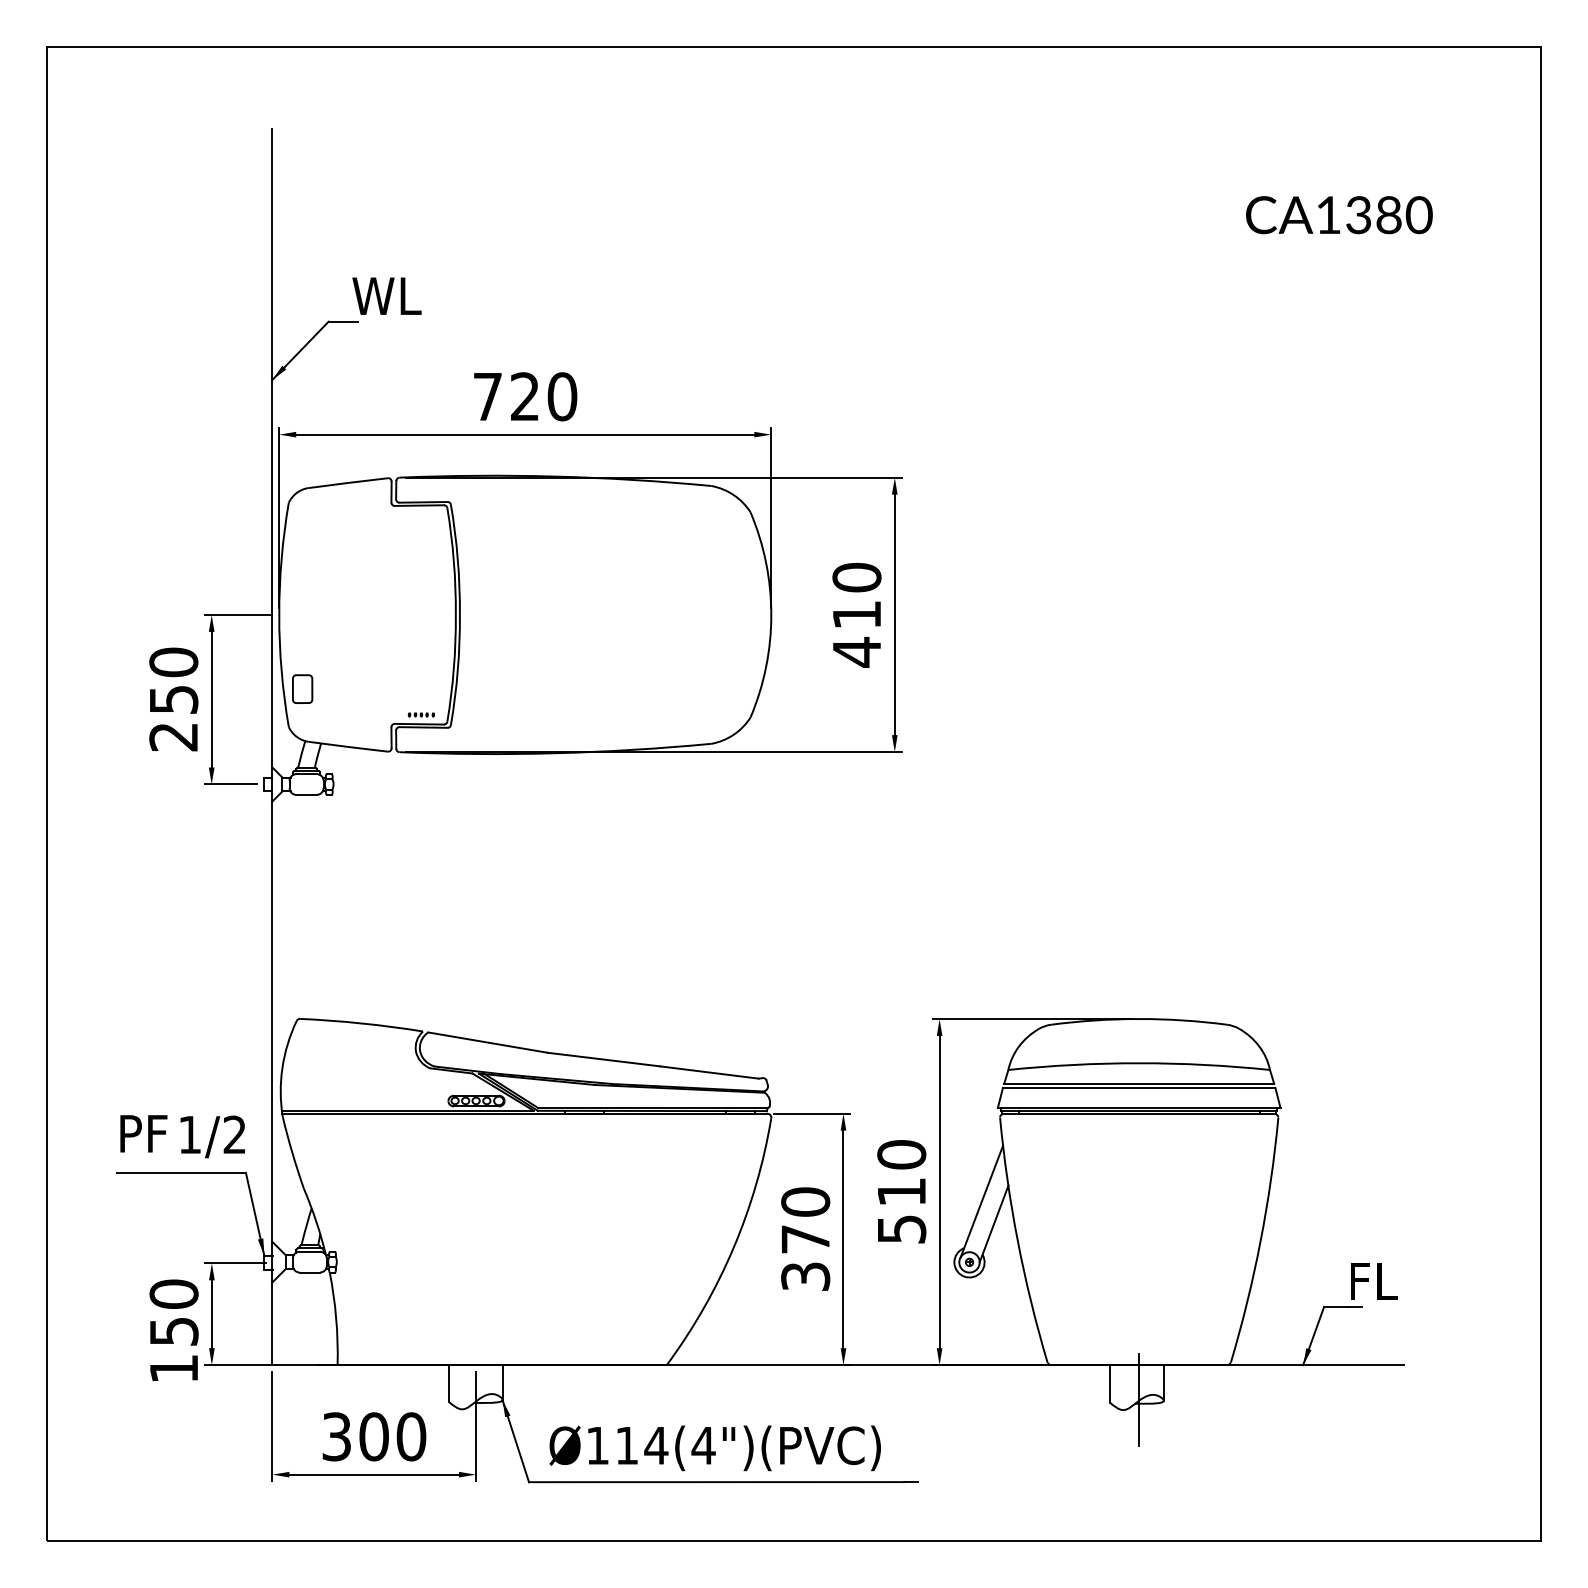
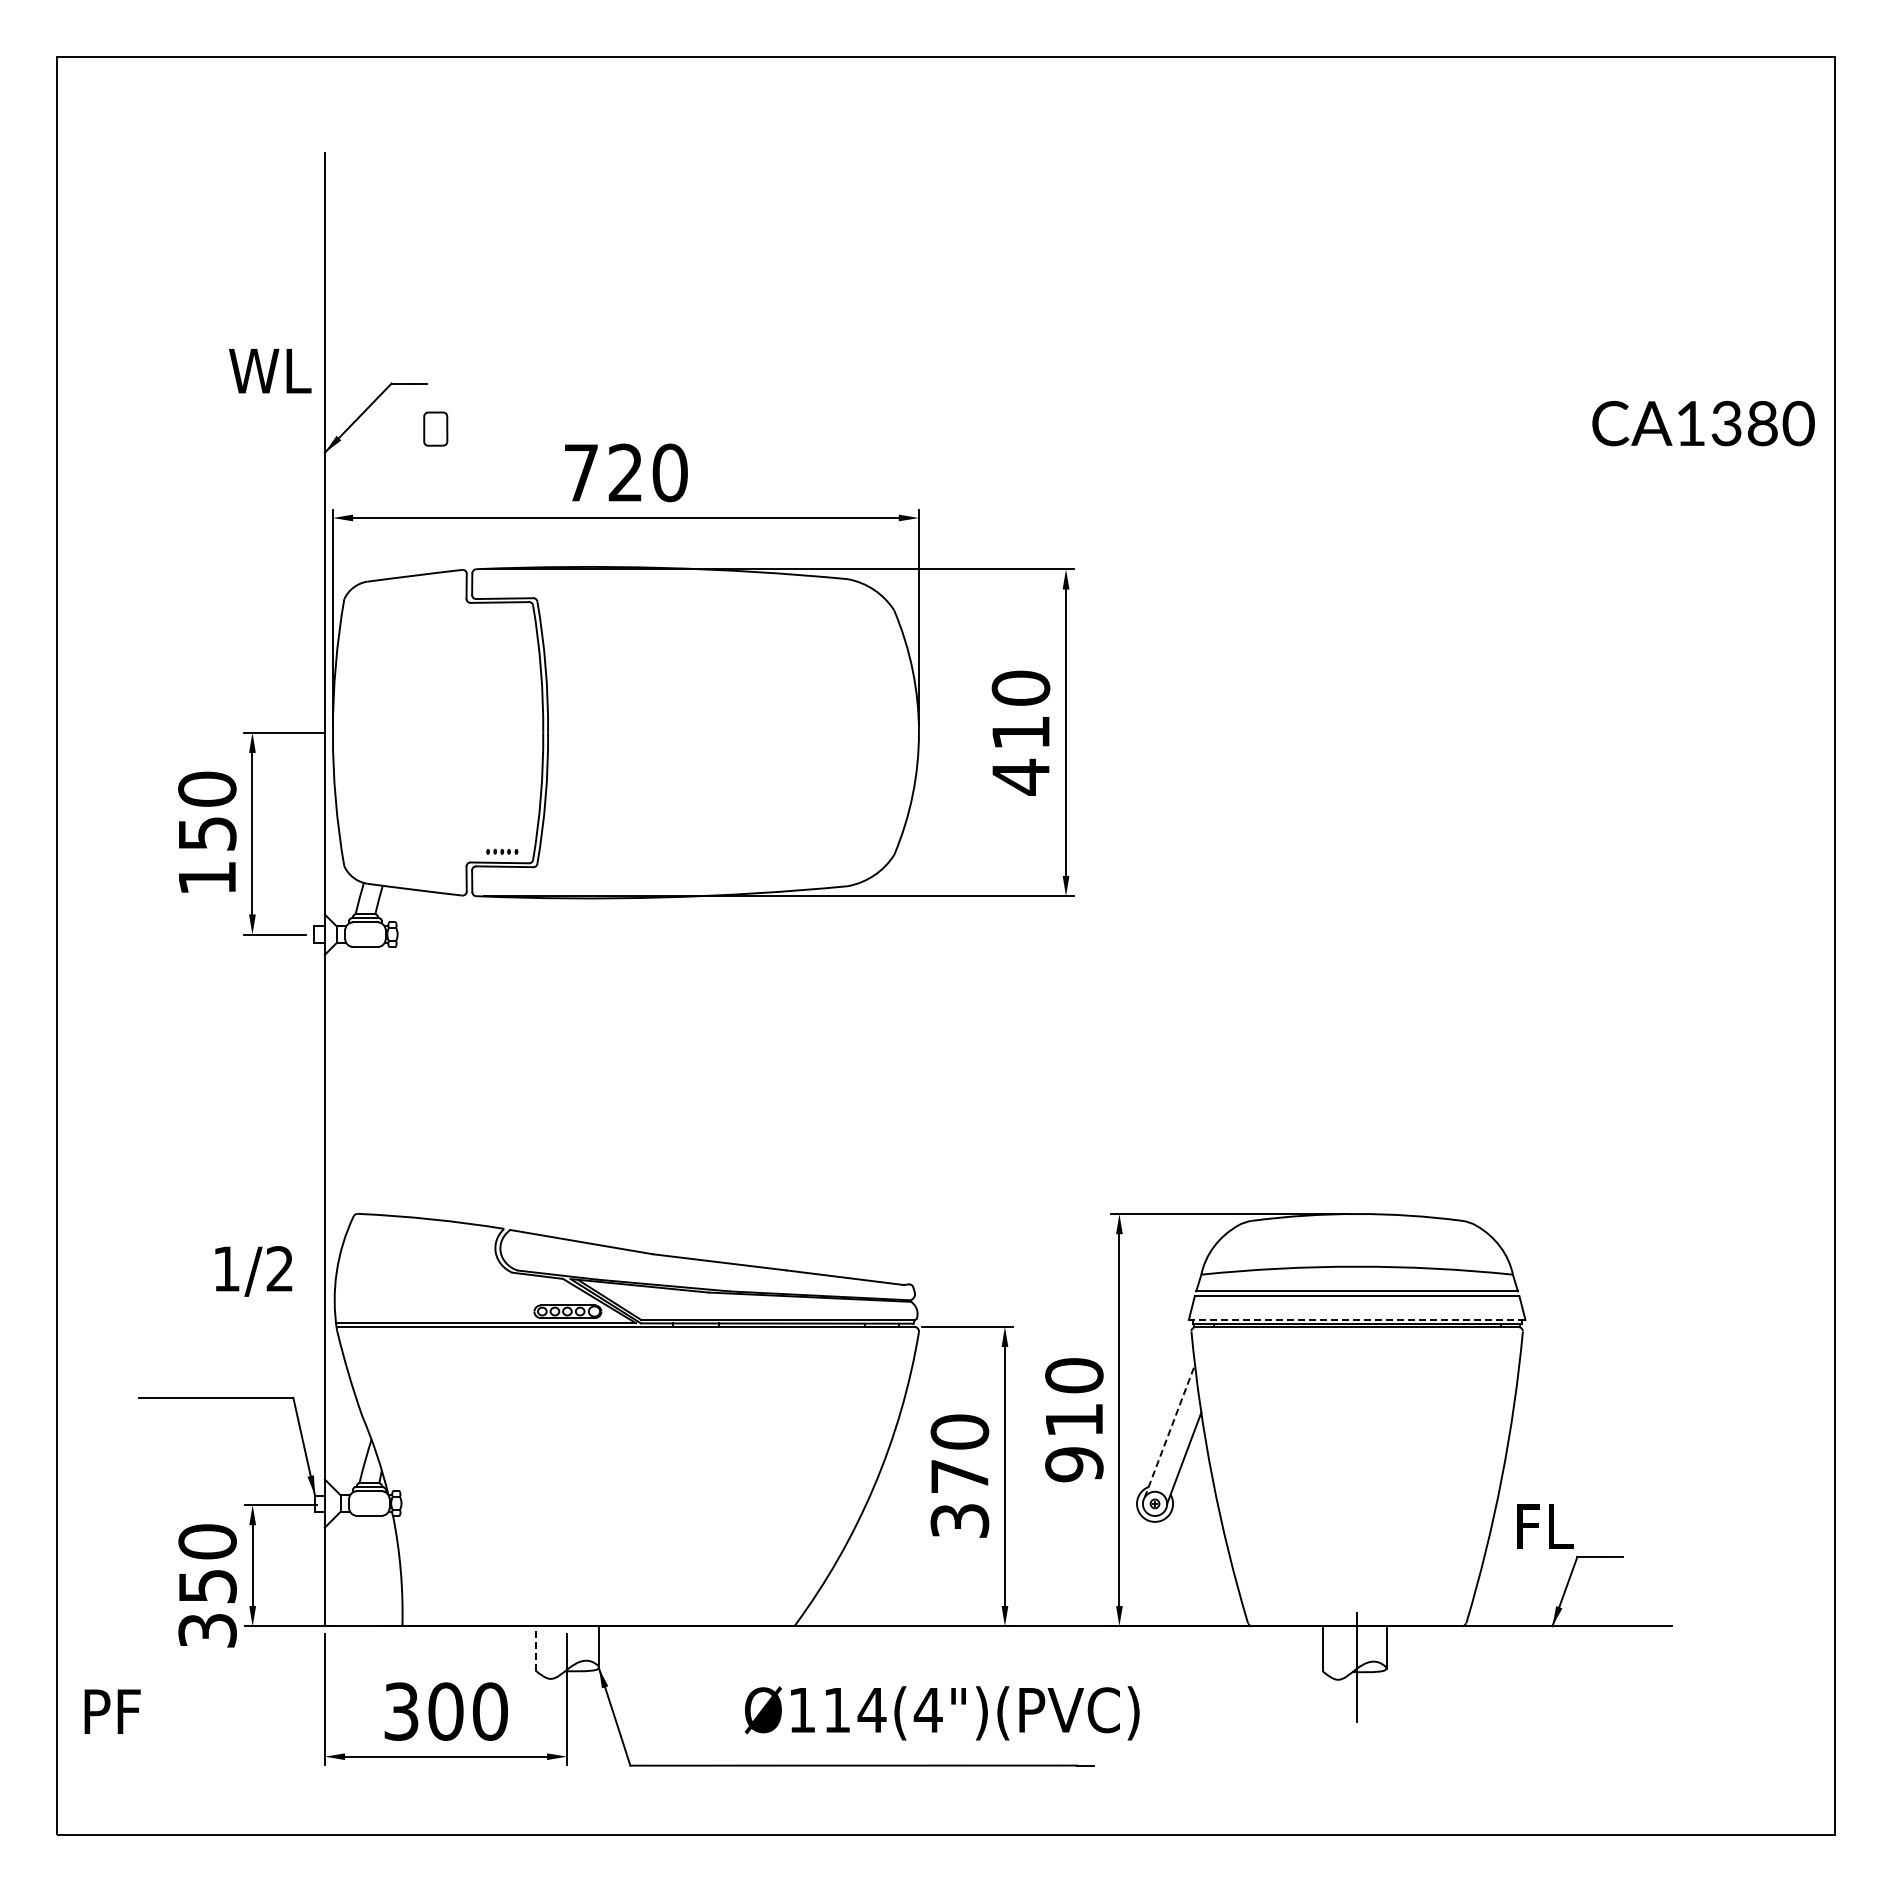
text: (1339, 215) -> (1703, 423), moved
text: (387, 296) -> (270, 371), moved
part: (302, 688) -> (435, 428), moved
text: (173, 737) -> (206, 878), 250 -> 150
line: (1138, 1107) -> (1356, 1319), solid -> dashed
text: (143, 1133) -> (112, 1711), moved
text: (212, 1136) -> (253, 1271), moved
line: (982, 1200) -> (1170, 1430), solid -> dashed
text: (901, 1229) -> (1074, 1464), 510 -> 910
text: (1374, 1281) -> (1545, 1526), moved
text: (173, 1368) -> (207, 1630), 150 -> 350
line: (449, 1382) -> (535, 1647), solid -> dashed
text: (714, 1448) -> (941, 1713), moved

